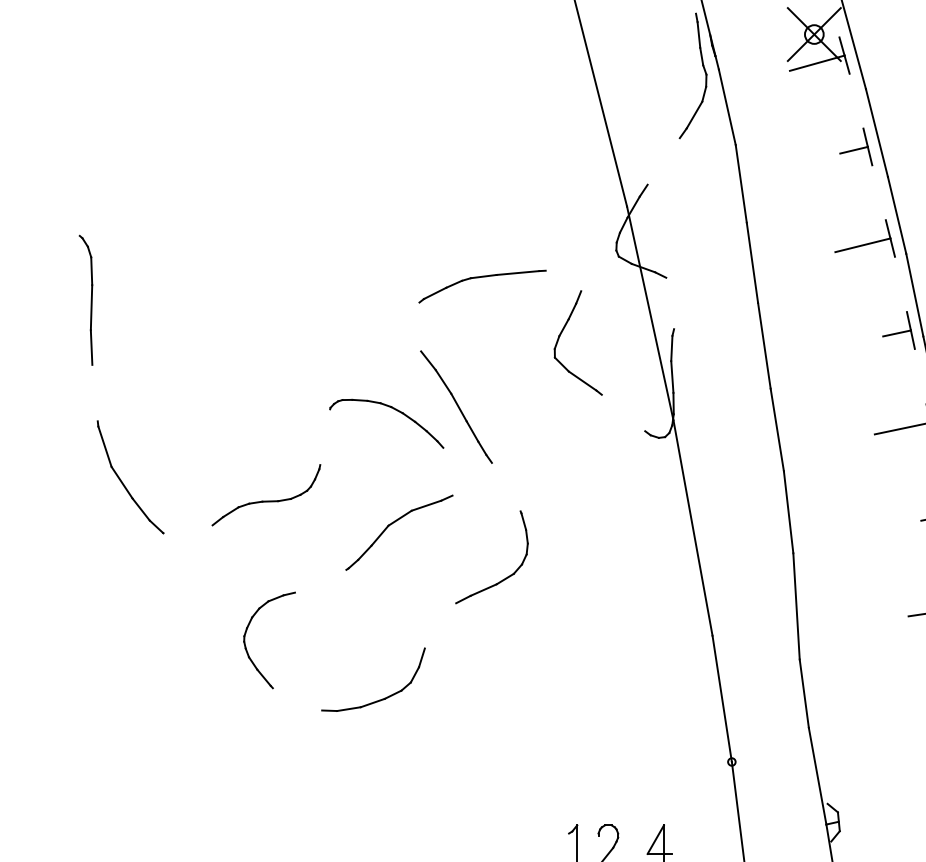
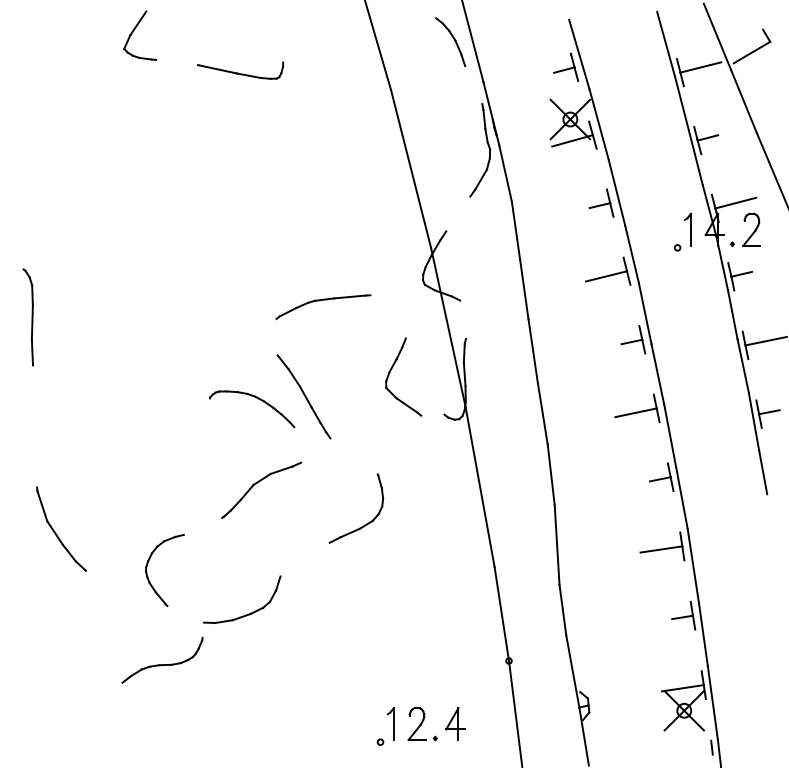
part: (561, 334) -> (391, 370), moved
part: (122, 480) -> (55, 531), moved
part: (266, 495) -> (162, 660), moved
part: (502, 578) -> (364, 524), moved

